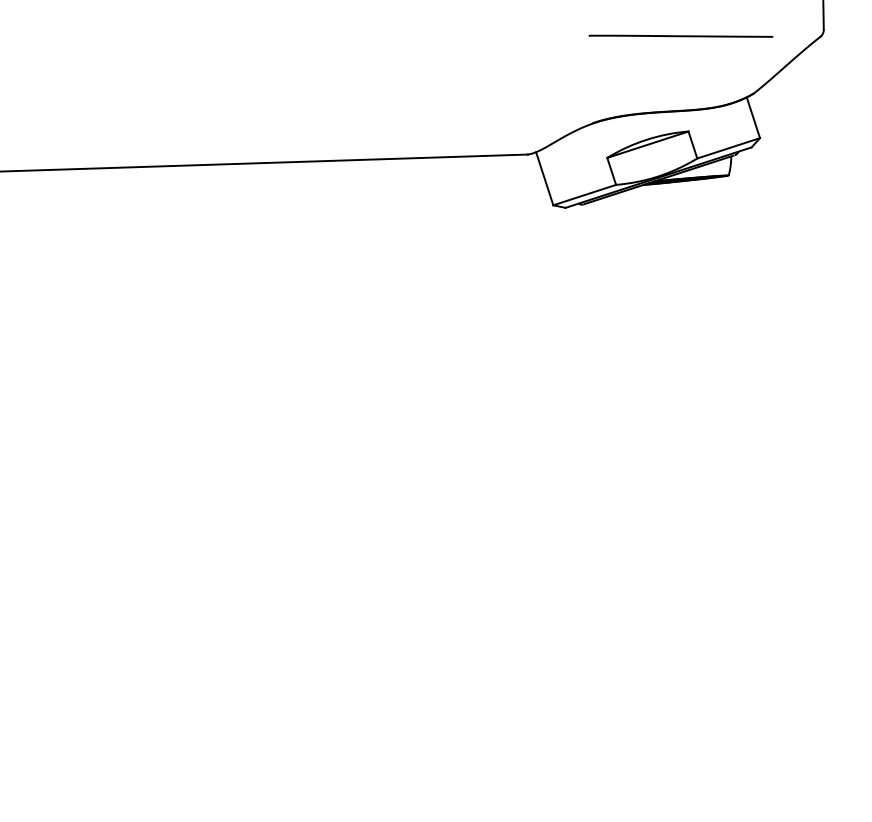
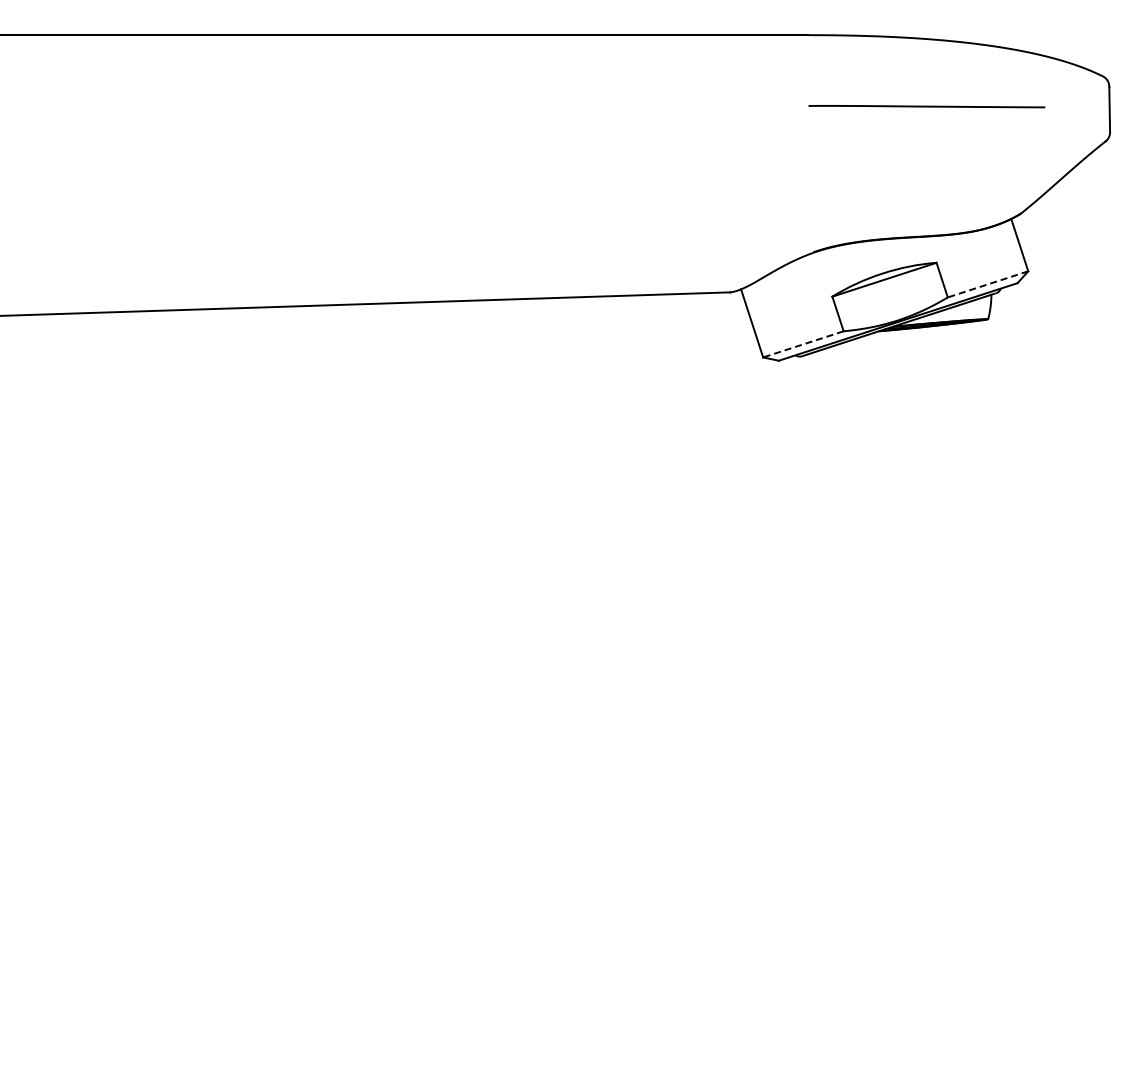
line: (680, 36) -> (926, 106), moved
line: (728, 148) -> (987, 284), solid -> dashed
line: (583, 195) -> (802, 344), solid -> dashed

